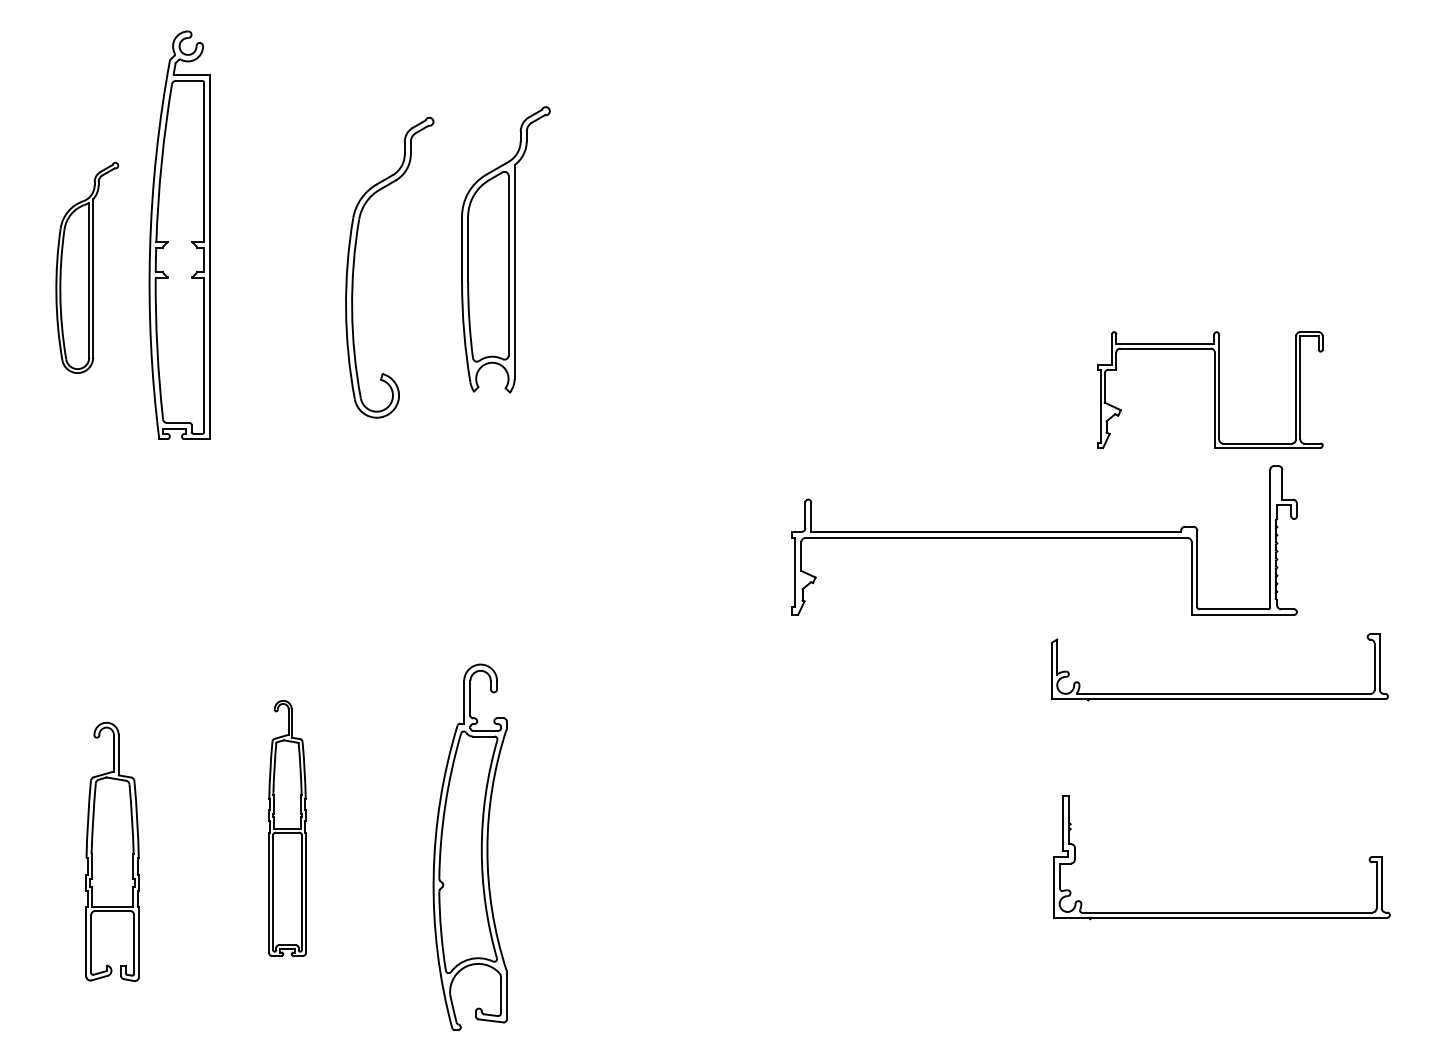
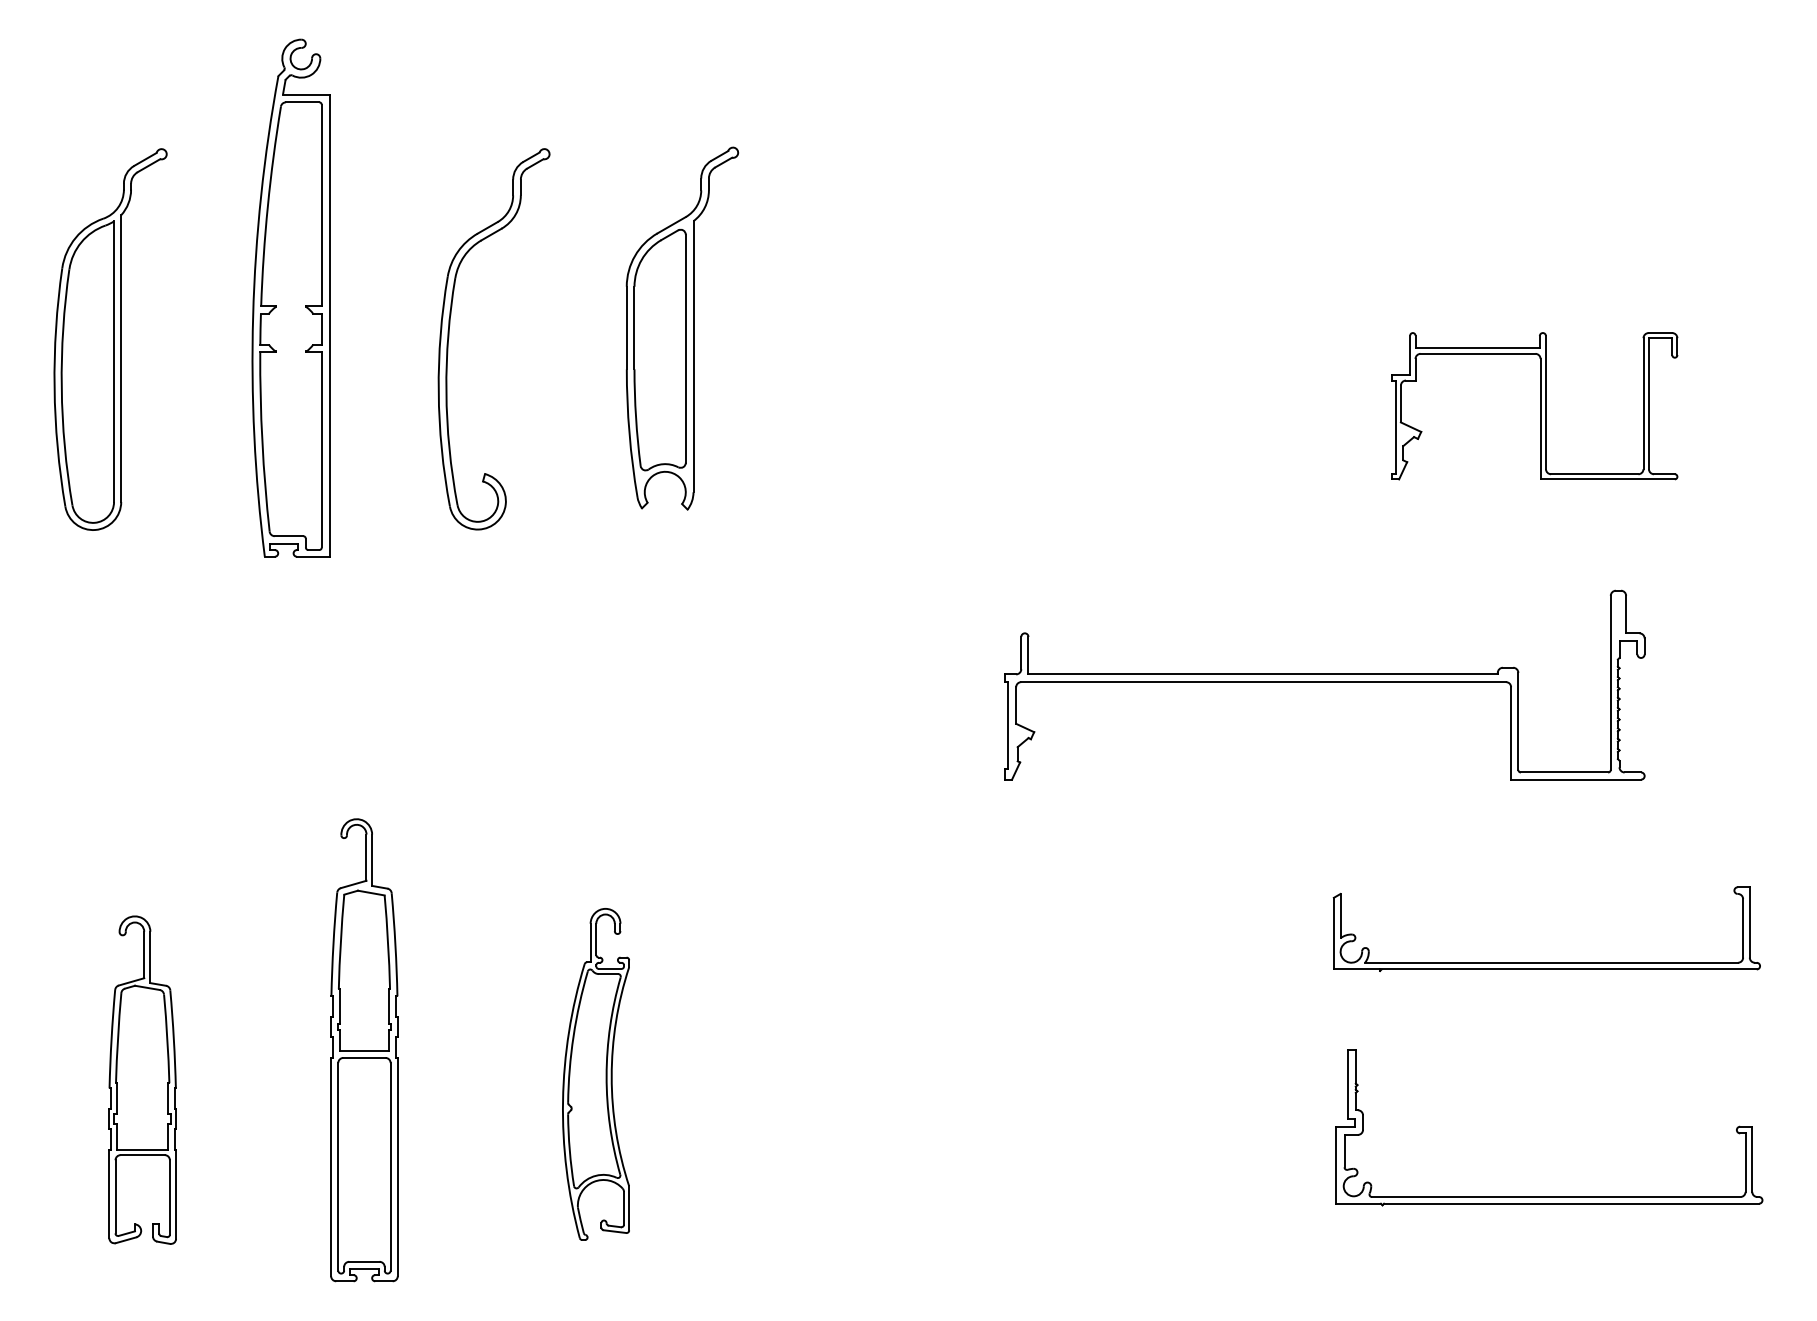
part: (179, 234) -> (290, 297), moved
part: (505, 249) -> (682, 328), moved
part: (87, 267) -> (110, 339), size x1.43
part: (1210, 390) -> (1534, 406), moved
part: (1219, 693) -> (1546, 962), moved
part: (287, 828) -> (364, 1050), size x1.43
part: (469, 847) -> (595, 1074), size x0.71
part: (1221, 912) -> (1549, 1196), moved

